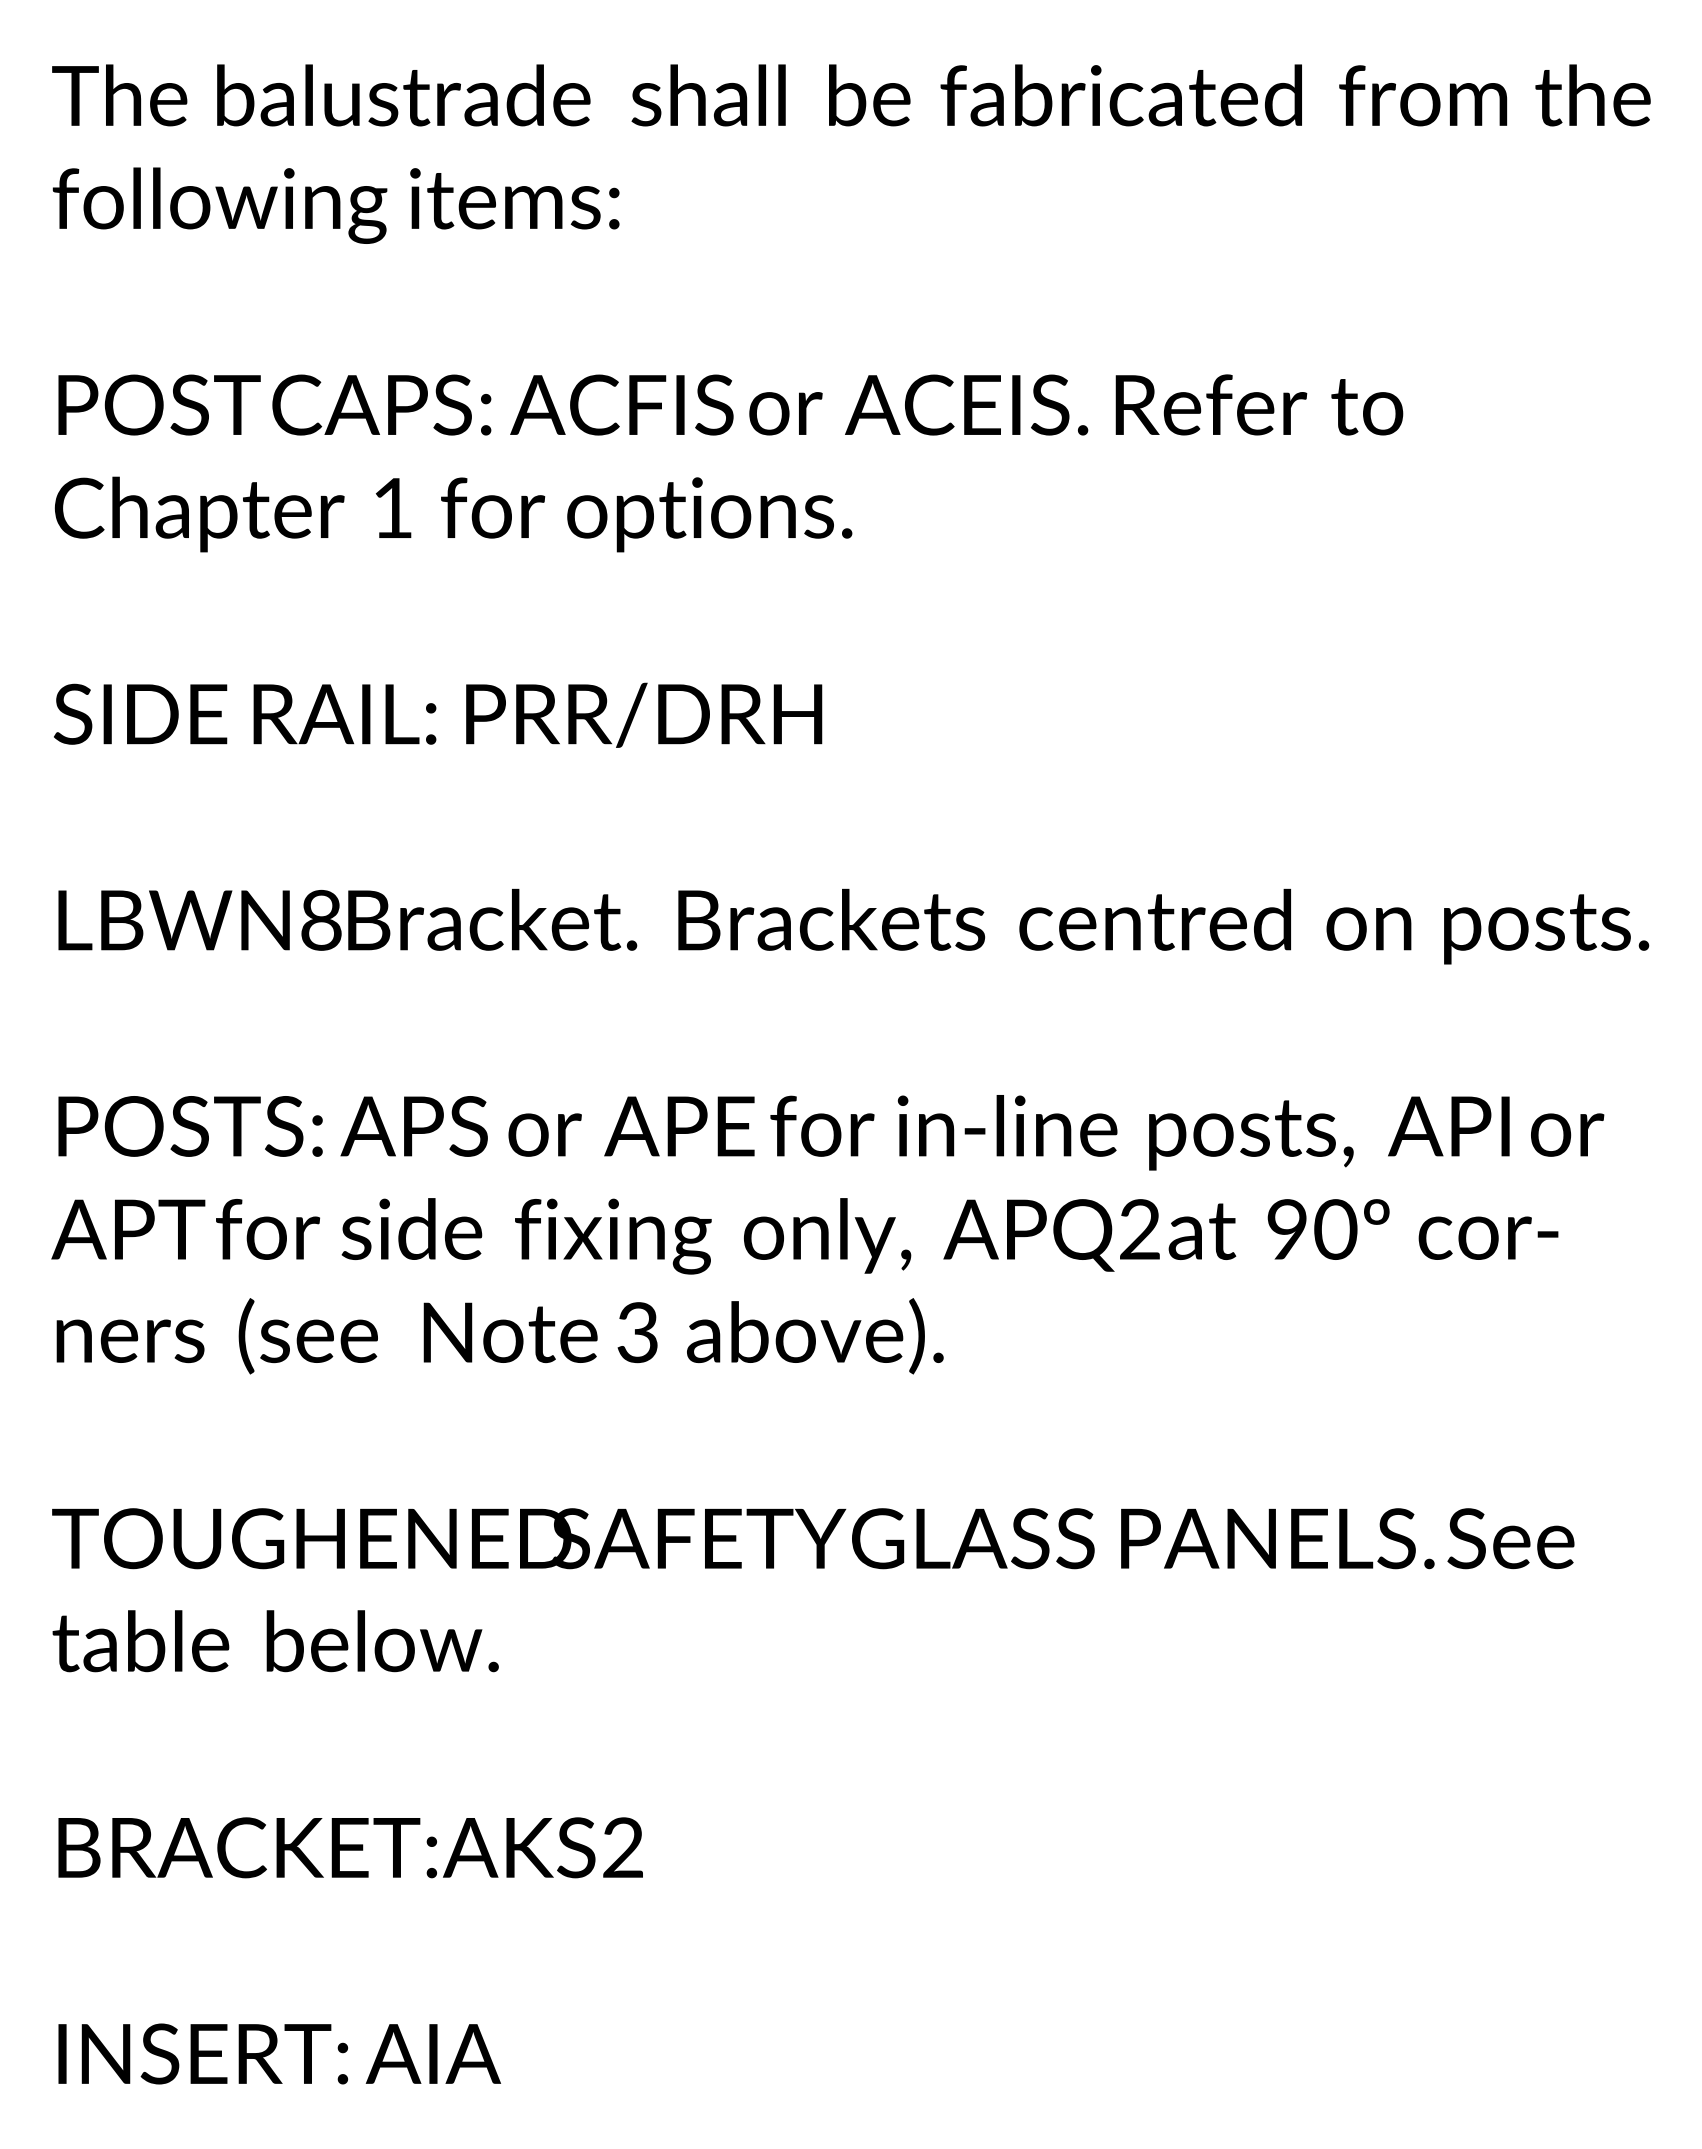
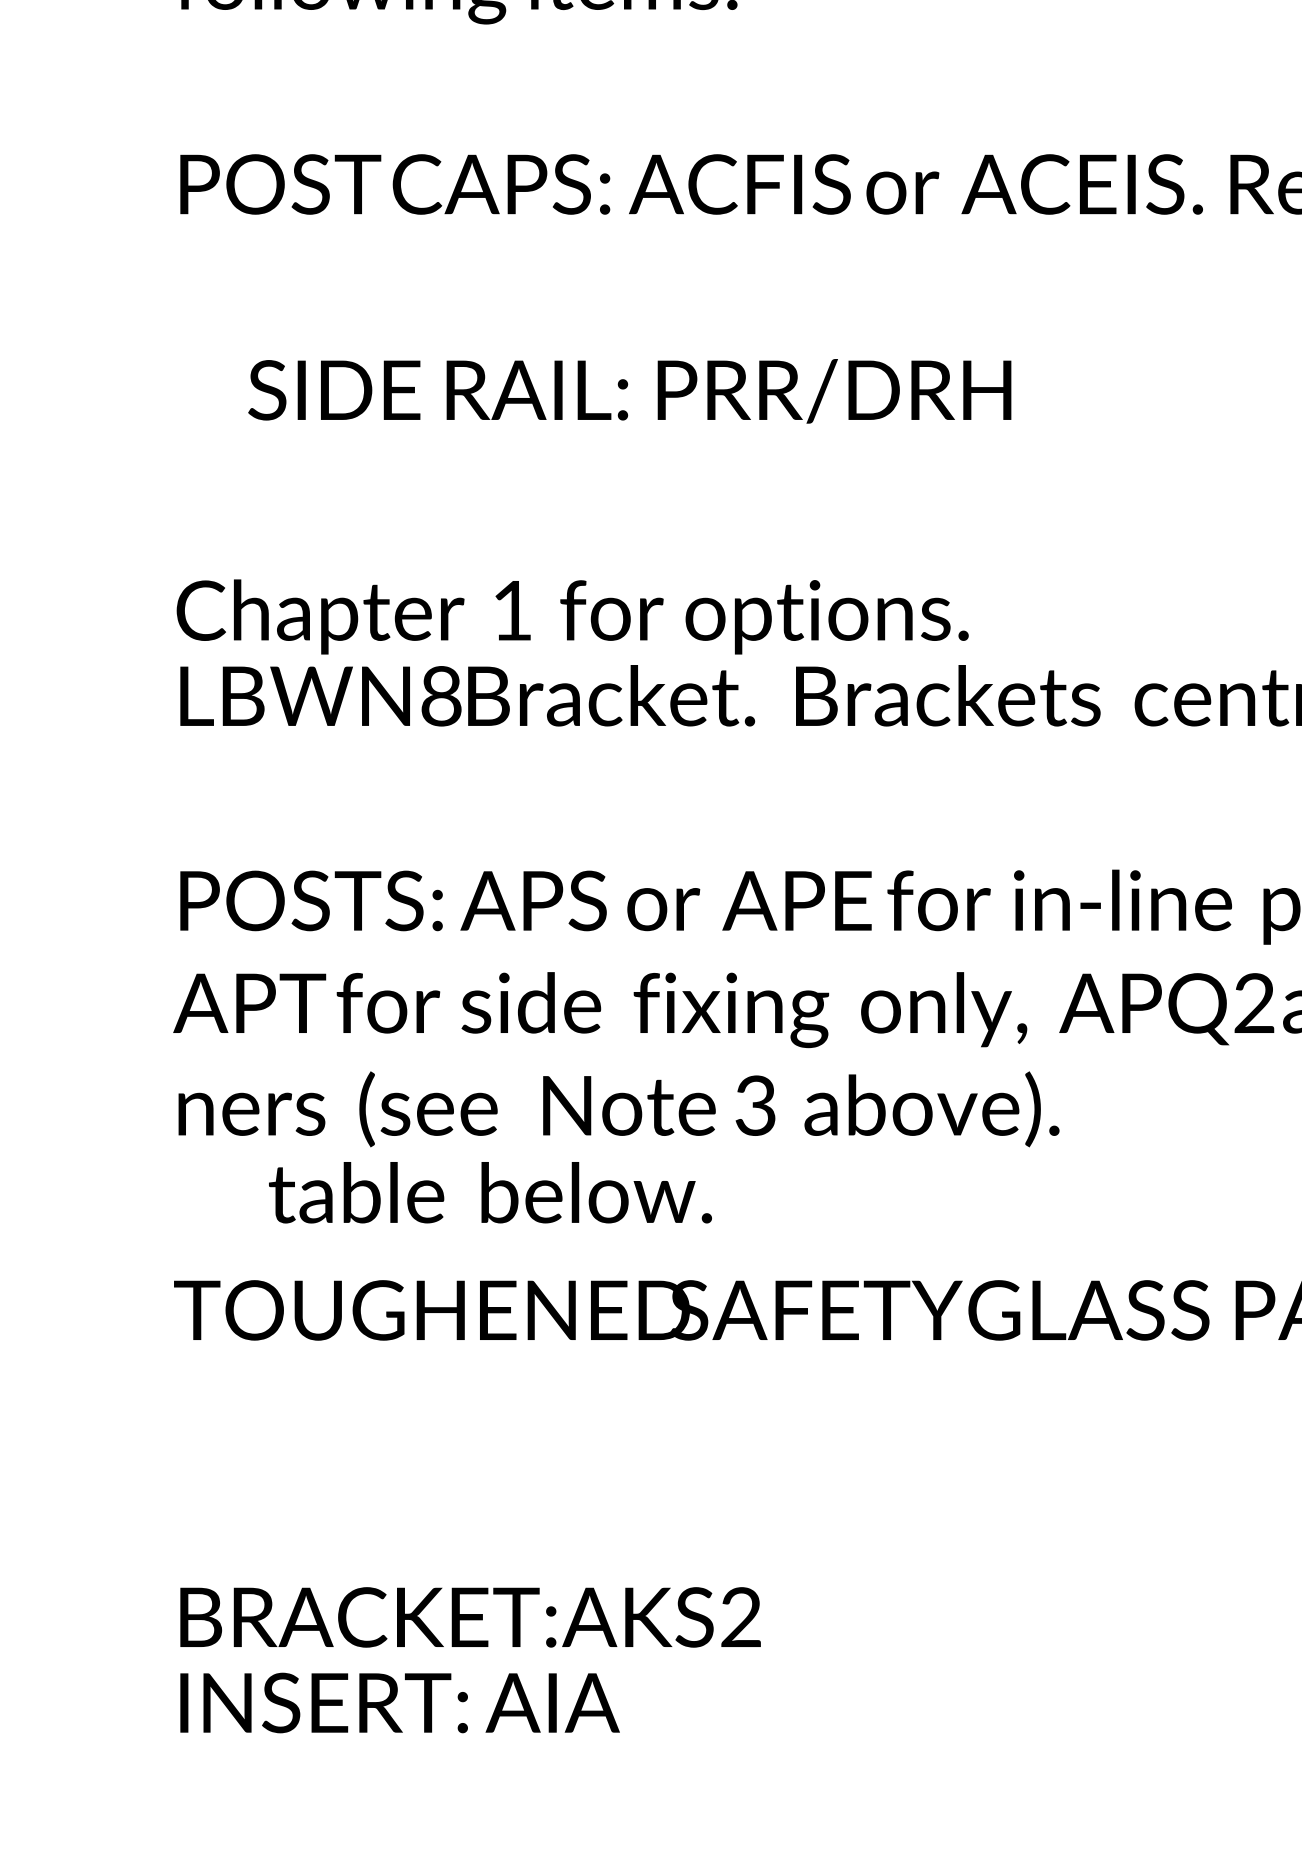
text: (453, 514) -> (572, 616), moved
text: (438, 714) -> (630, 390), moved
text: (275, 1641) -> (490, 1193), moved
text: (279, 2053) -> (399, 1702), moved

